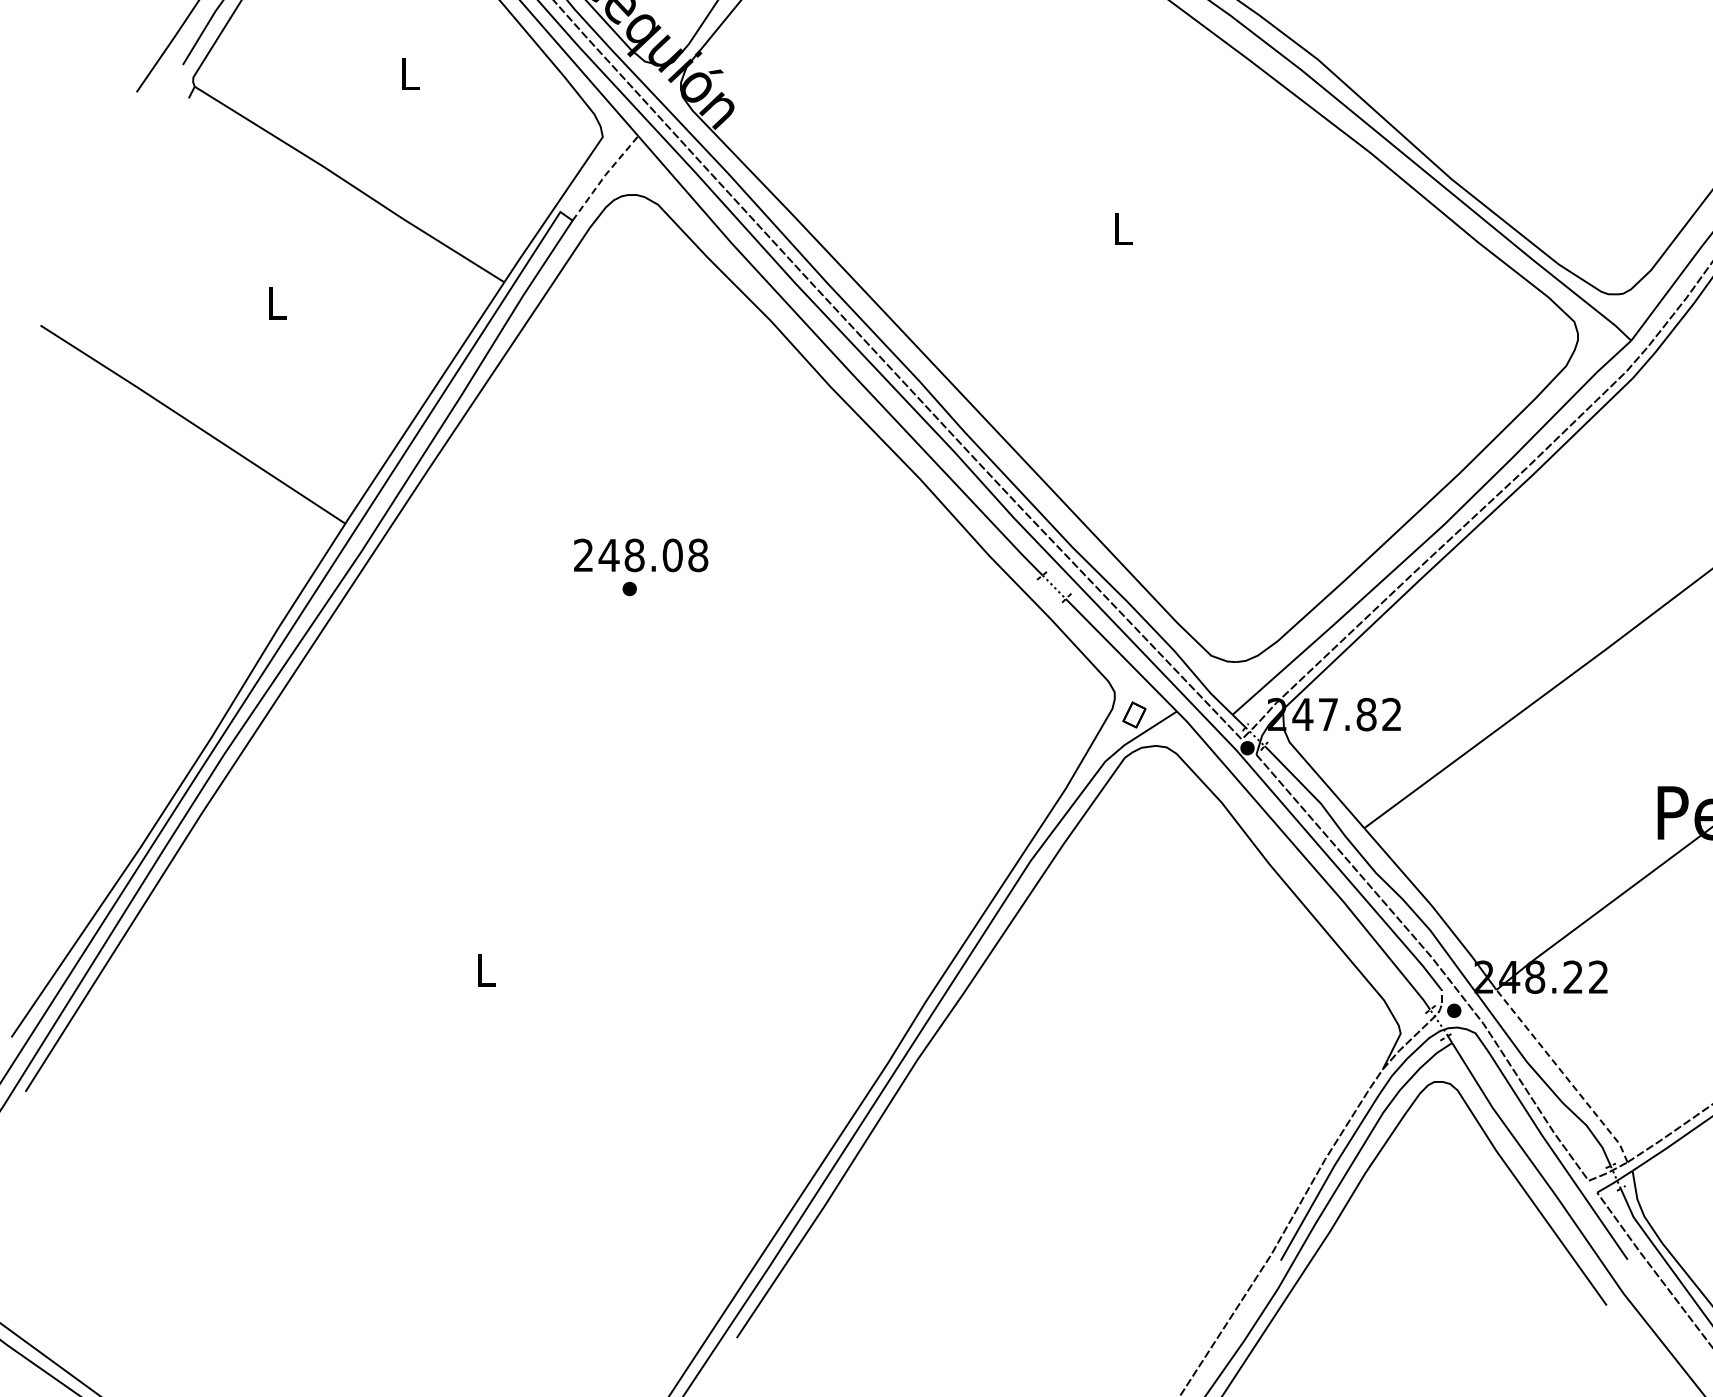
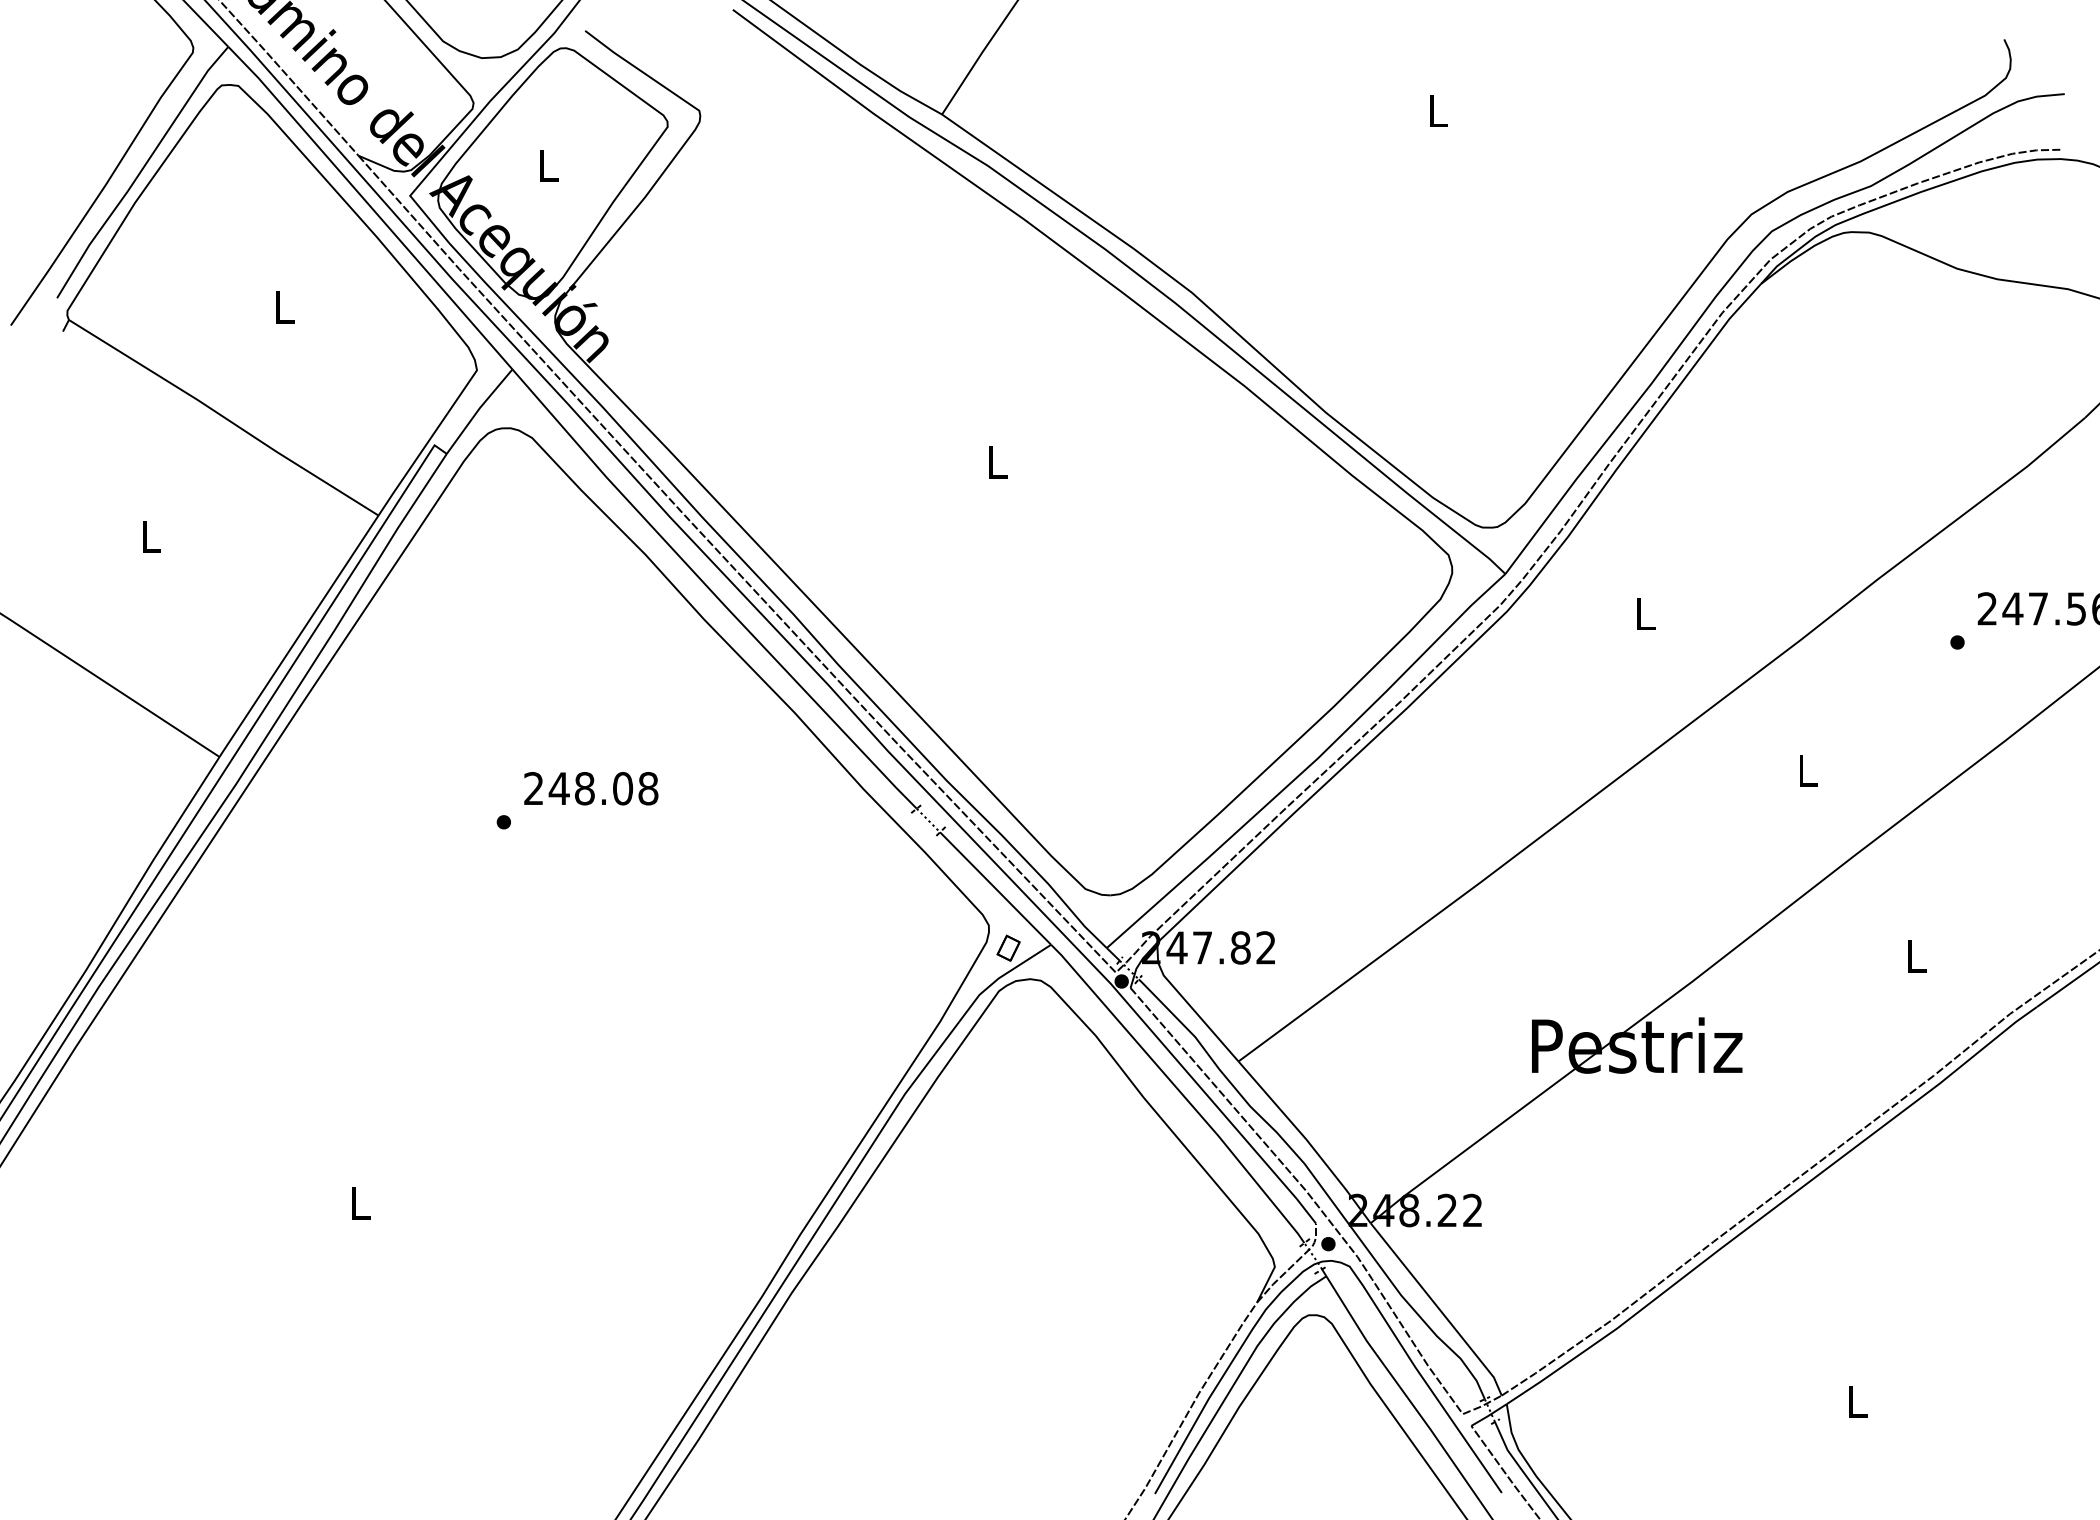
line: (604, 176) -> (478, 409), dashed -> solid
text: (641, 555) -> (591, 788), moved
line: (1564, 1075) -> (1438, 1308), dashed -> solid

